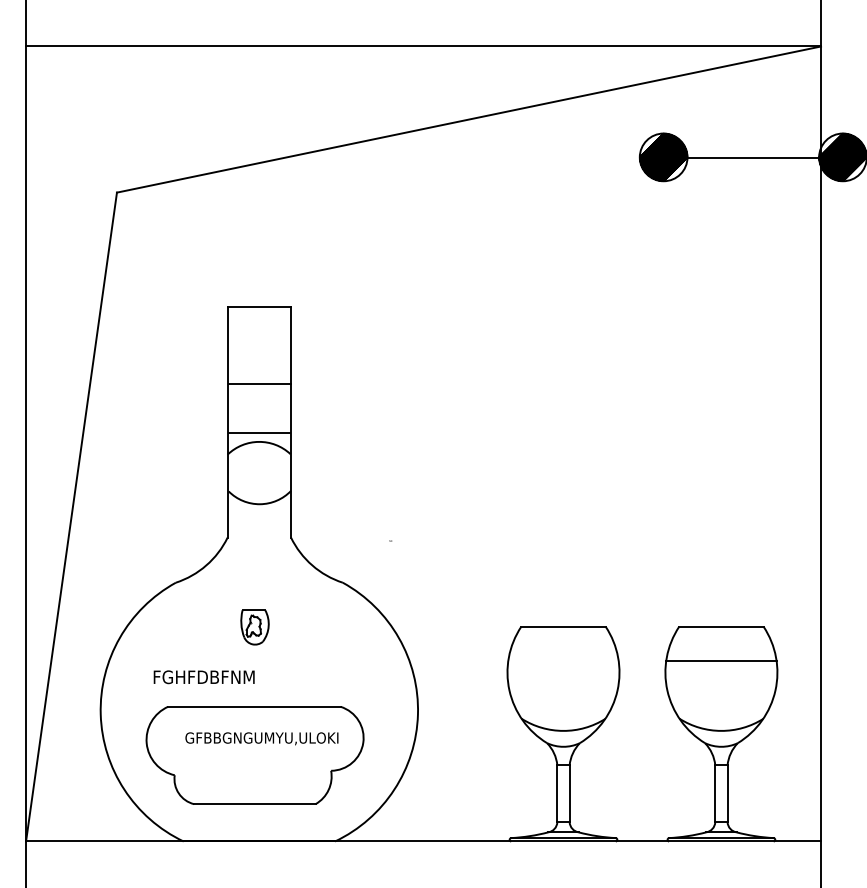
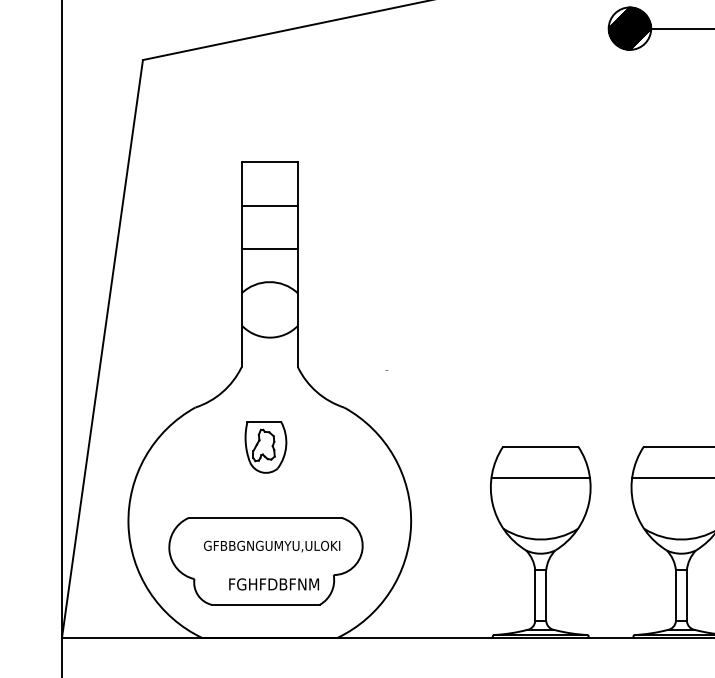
line: (259, 383) -> (269, 206), moved
line: (258, 432) -> (269, 248), moved
part: (254, 627) -> (265, 447), size x1.67
line: (563, 661) -> (540, 477), added
text: (203, 677) -> (273, 584), moved

